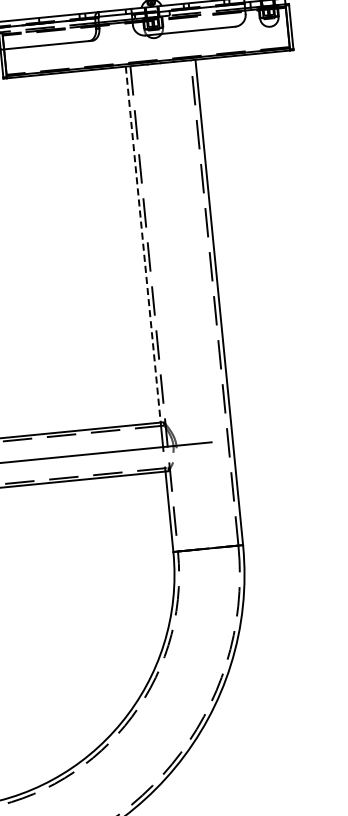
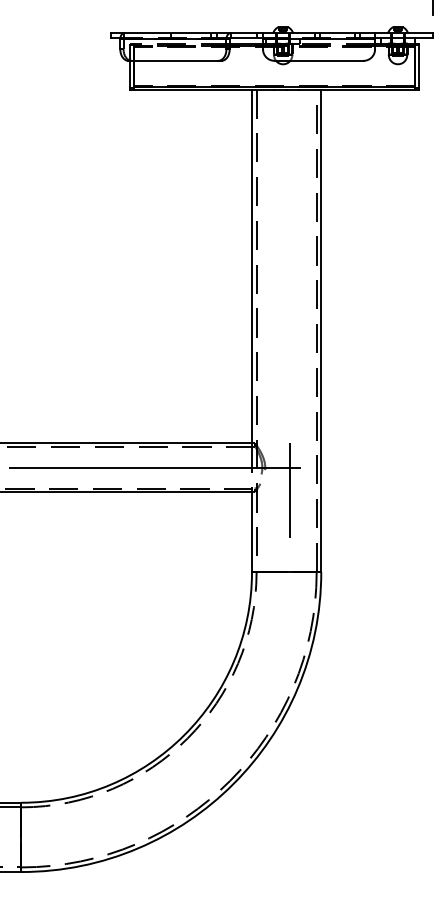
line: (143, 244) -> (252, 266), dashed -> solid
line: (202, 465) -> (289, 489), added

